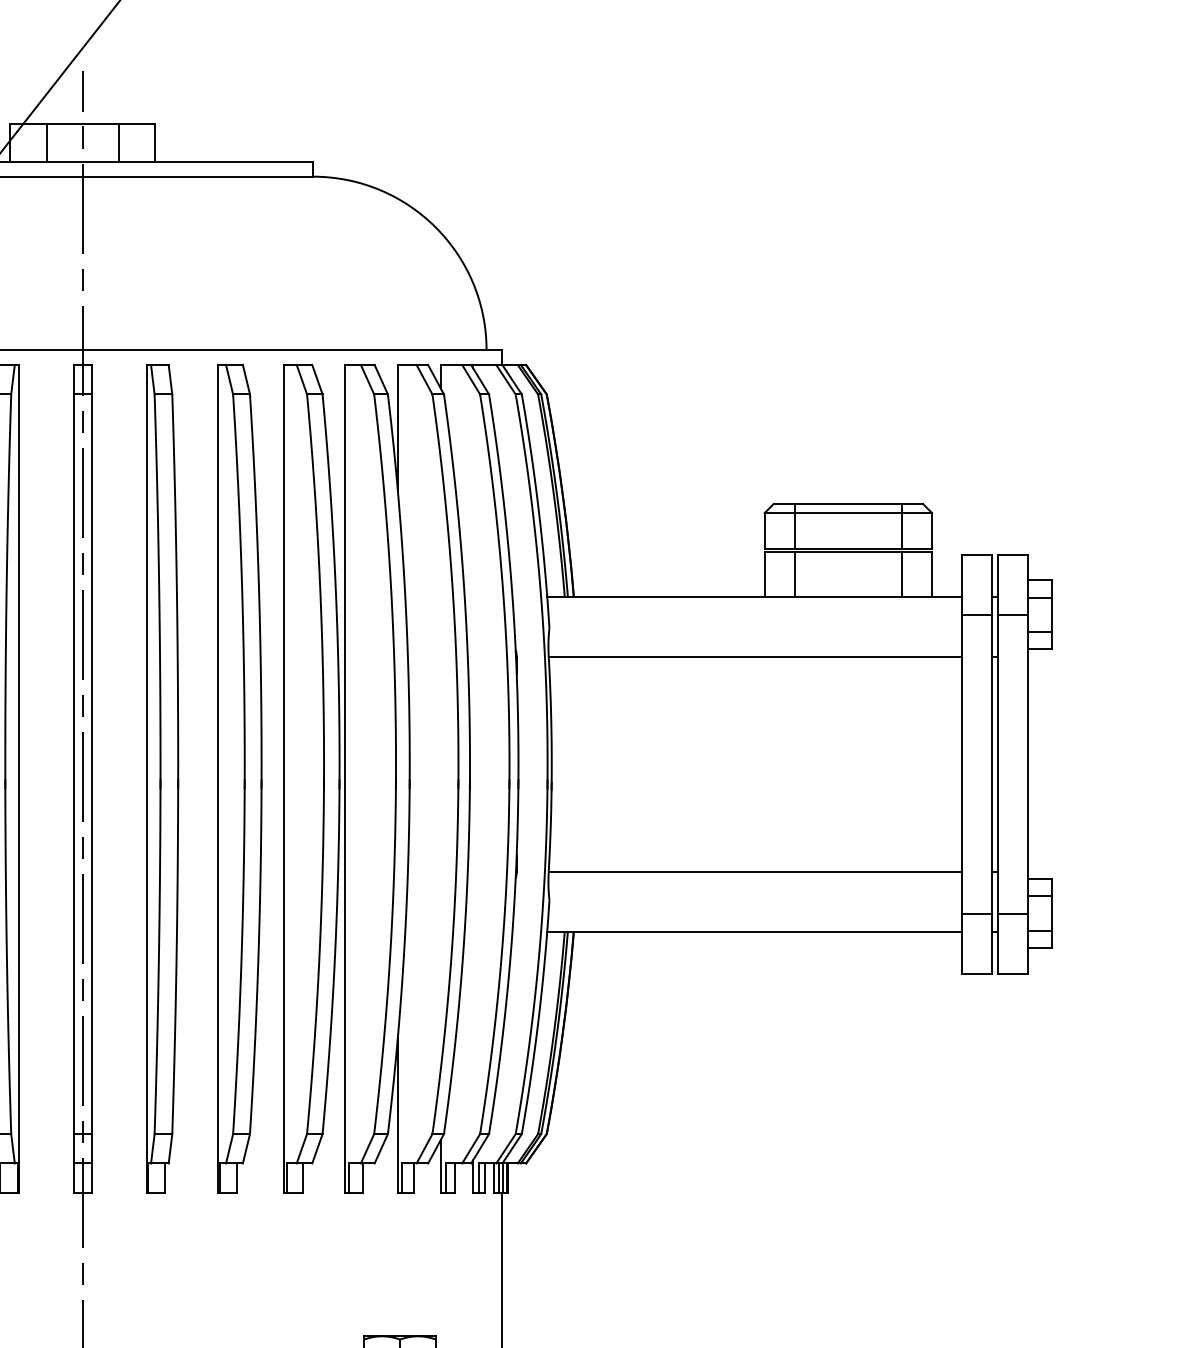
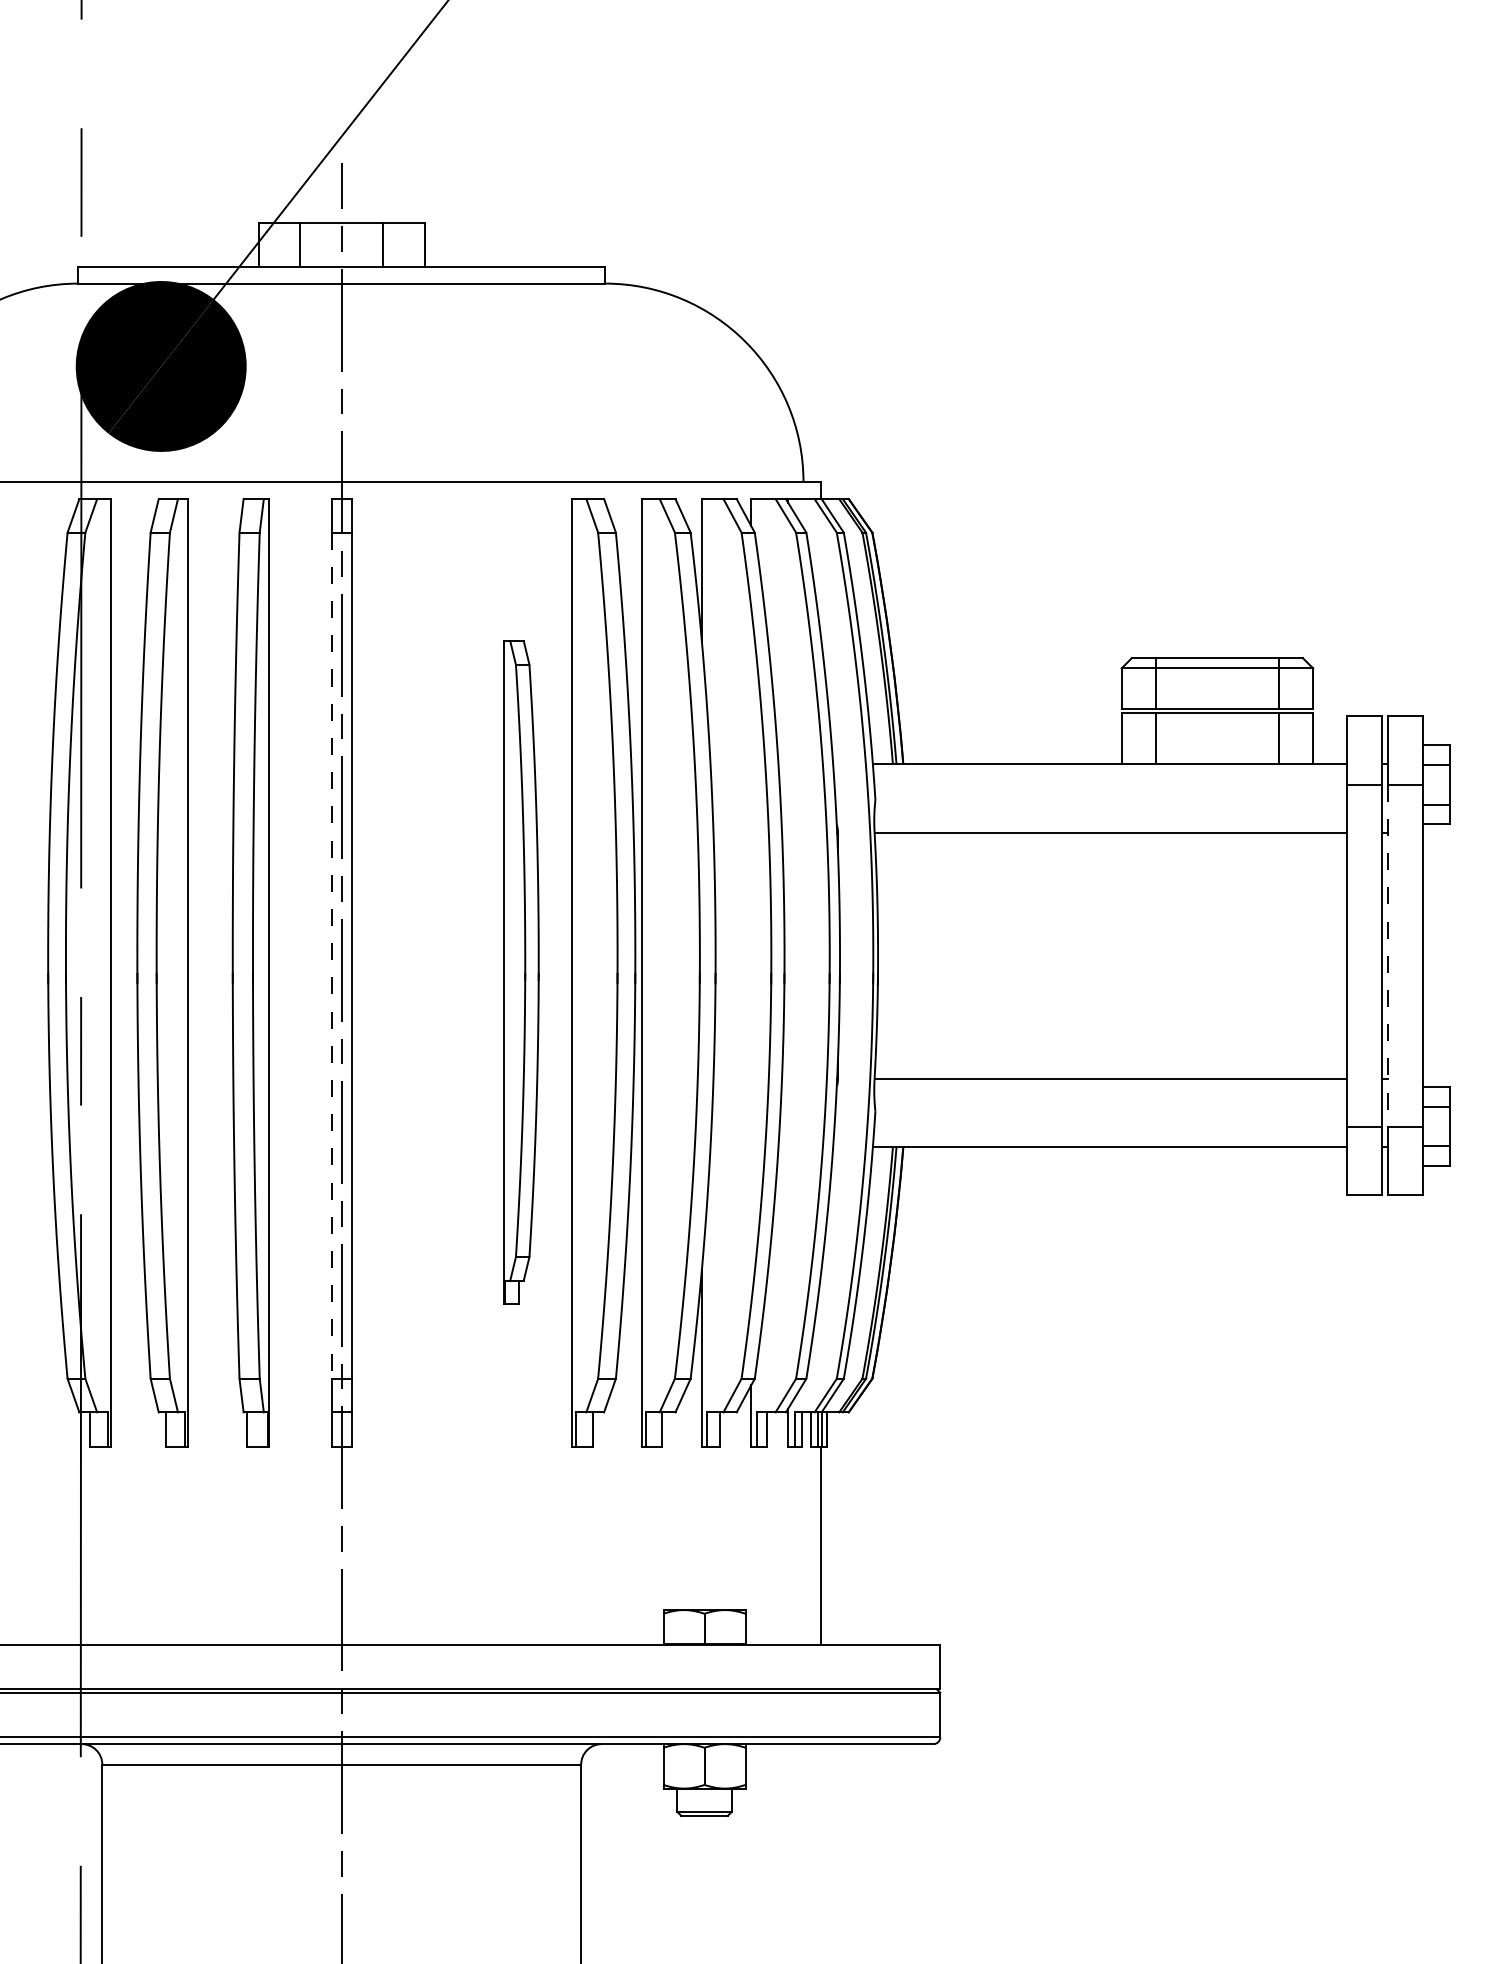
line: (73, 764) -> (331, 956), solid -> dashed
line: (997, 764) -> (1388, 956), solid -> dashed
part: (162, 778) -> (432, 972), removed
part: (240, 778) -> (521, 972), size x0.7

